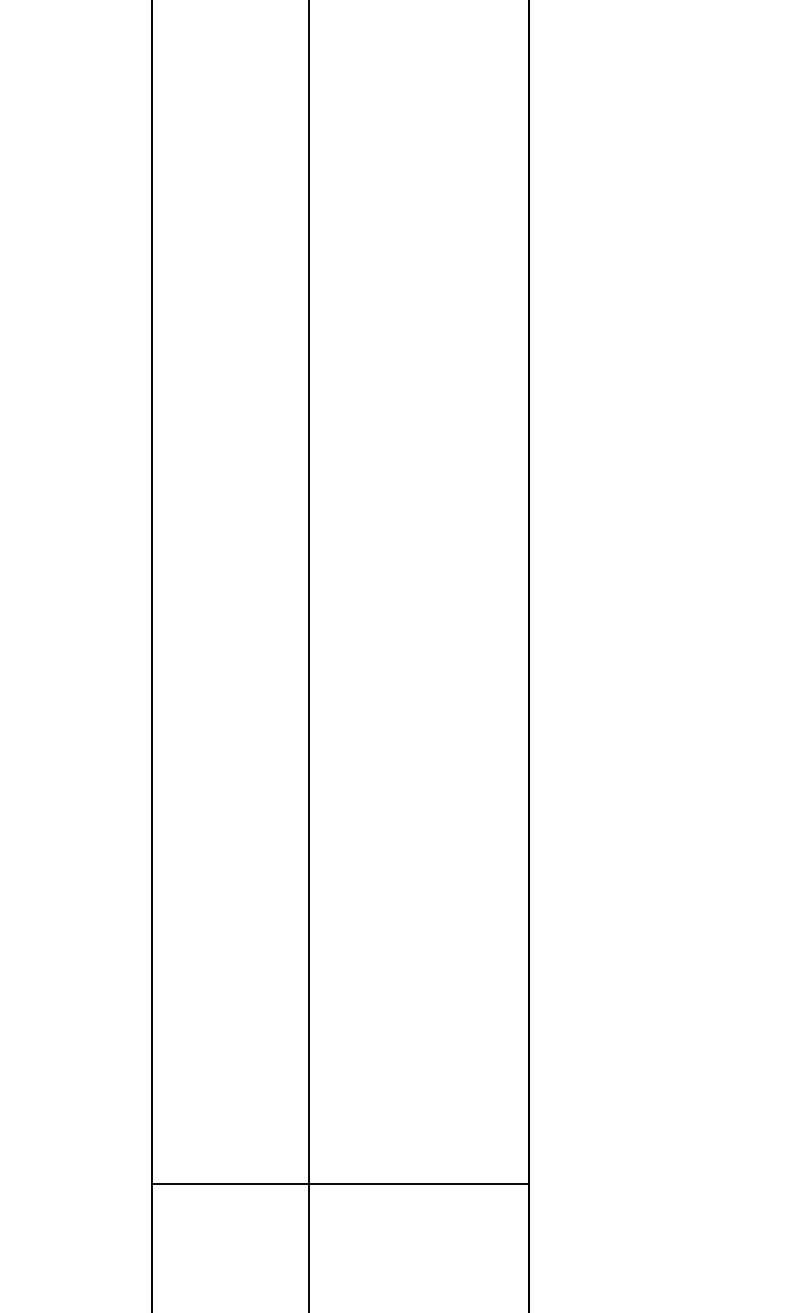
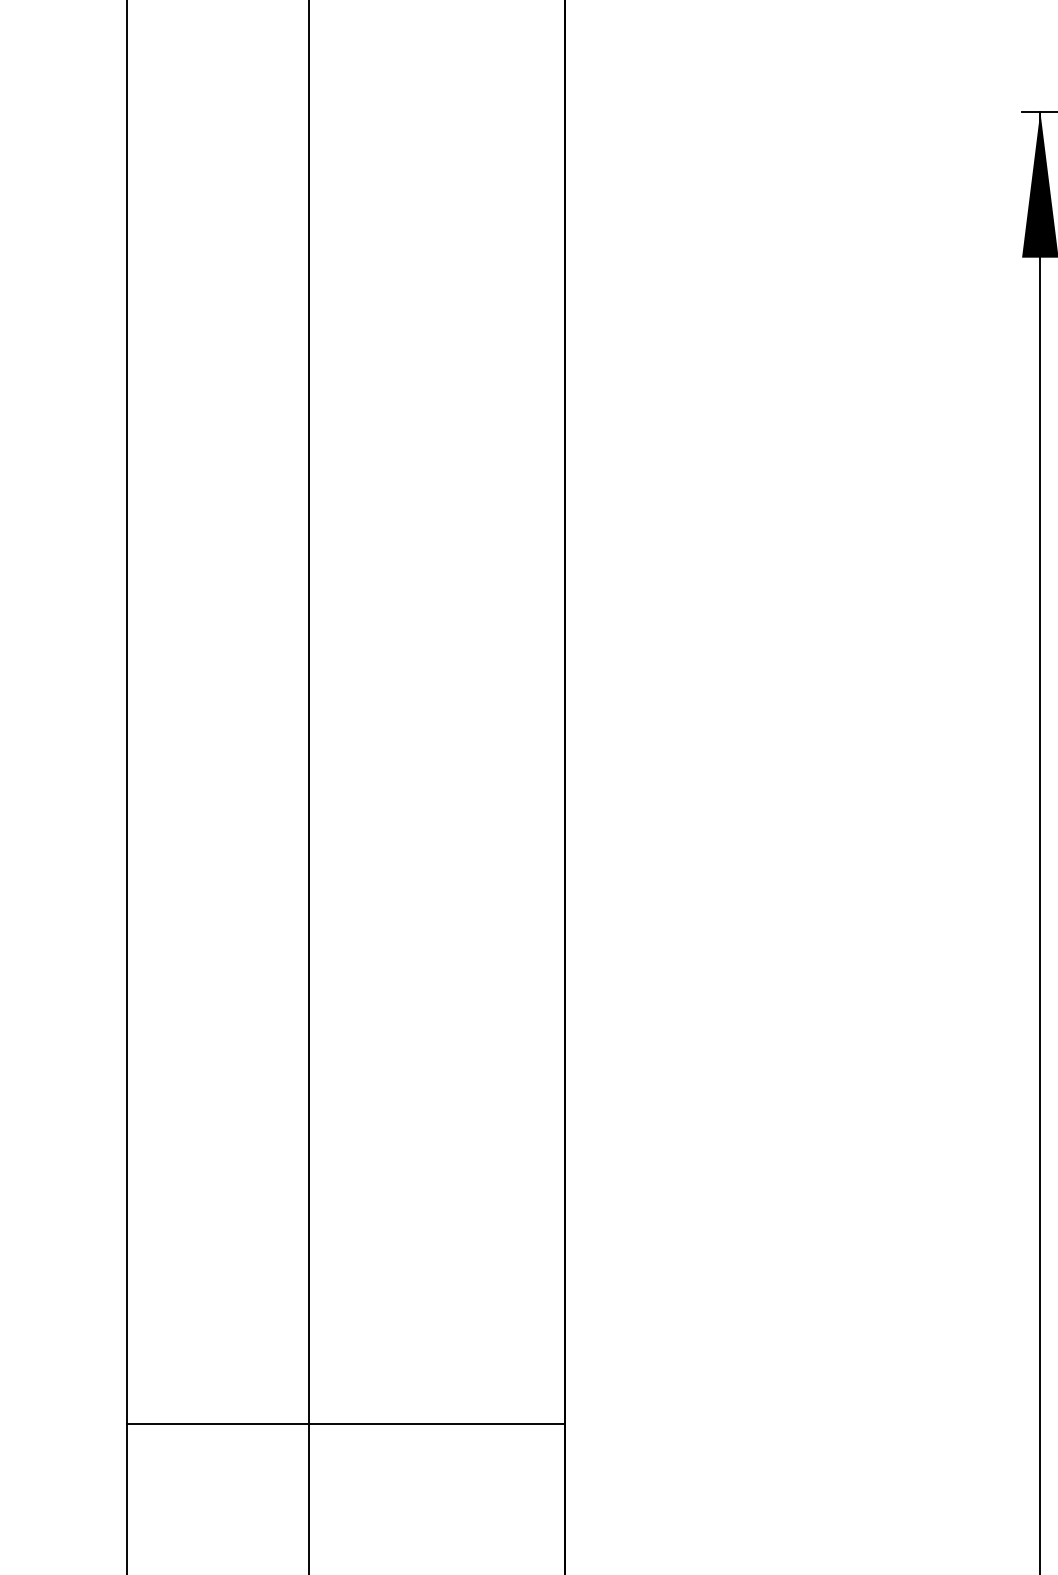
line: (340, 1184) -> (345, 1424), moved

